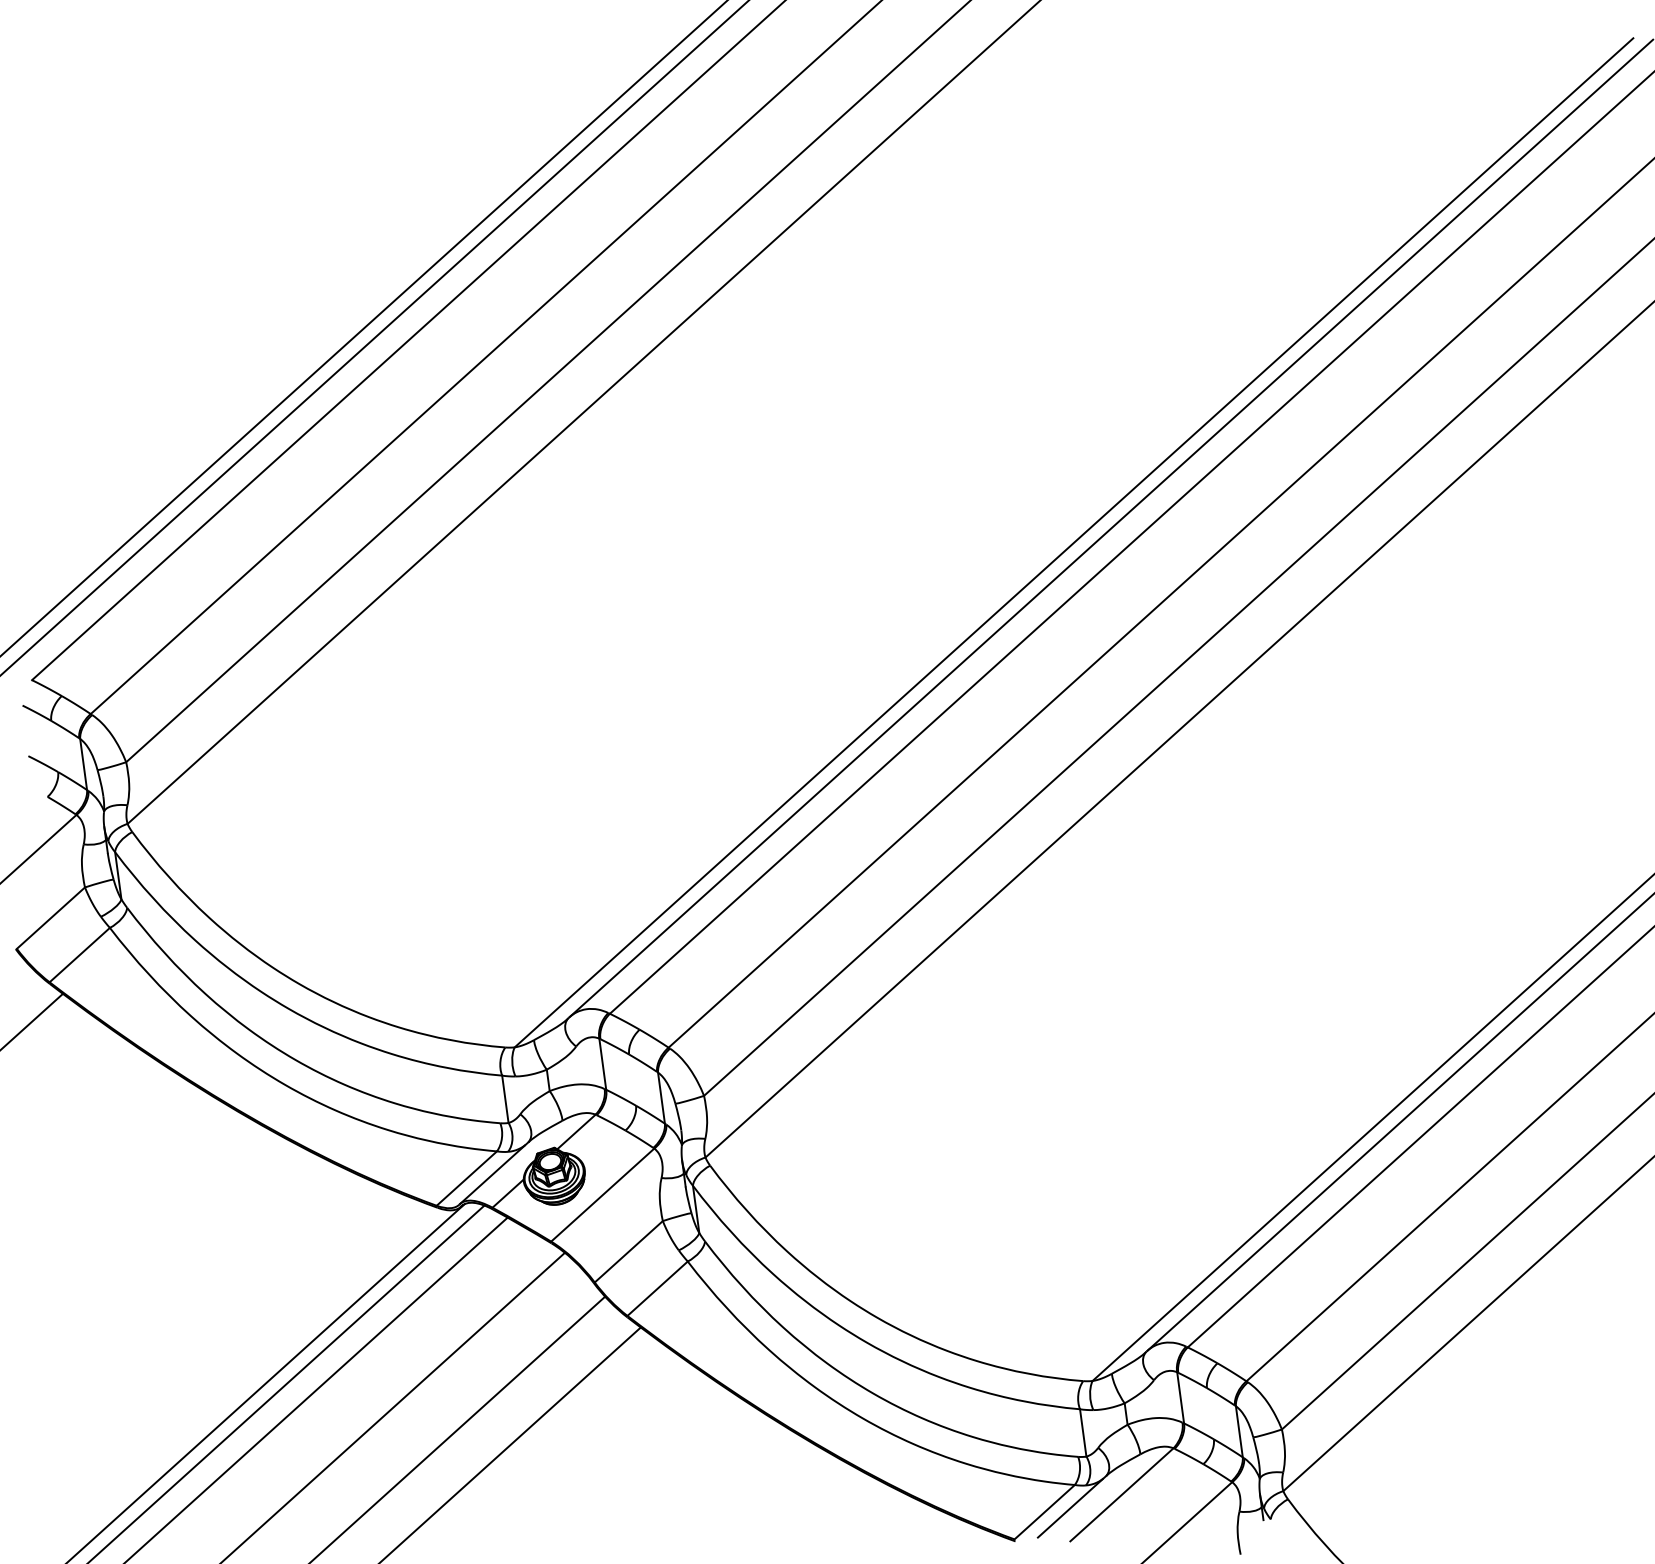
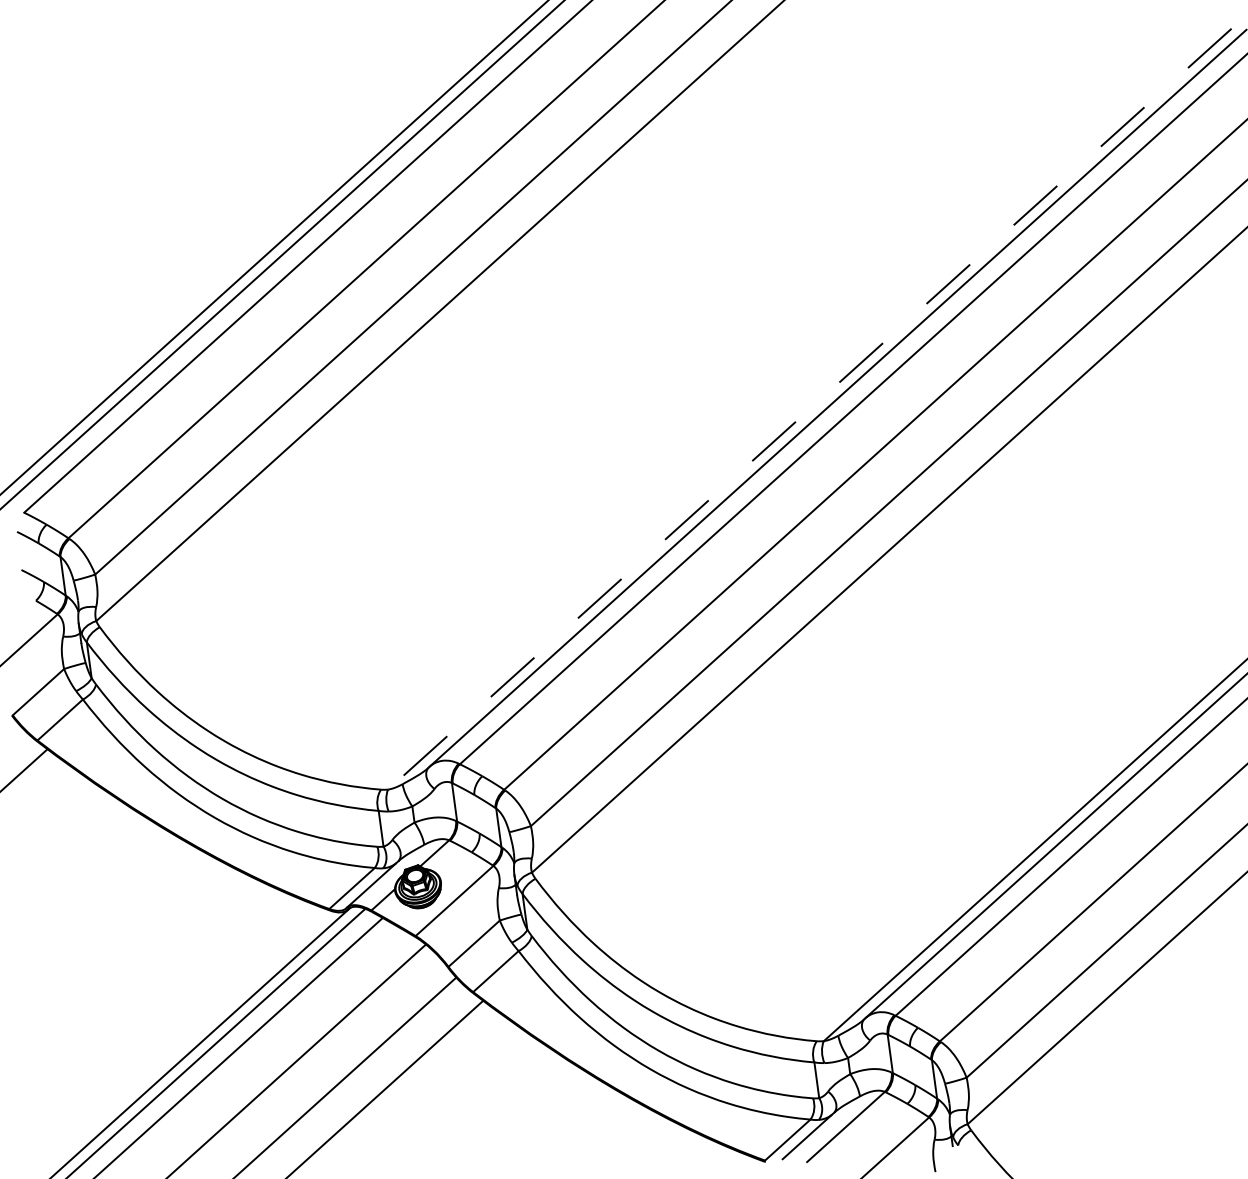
line: (1073, 543) -> (809, 409), solid -> dashed

